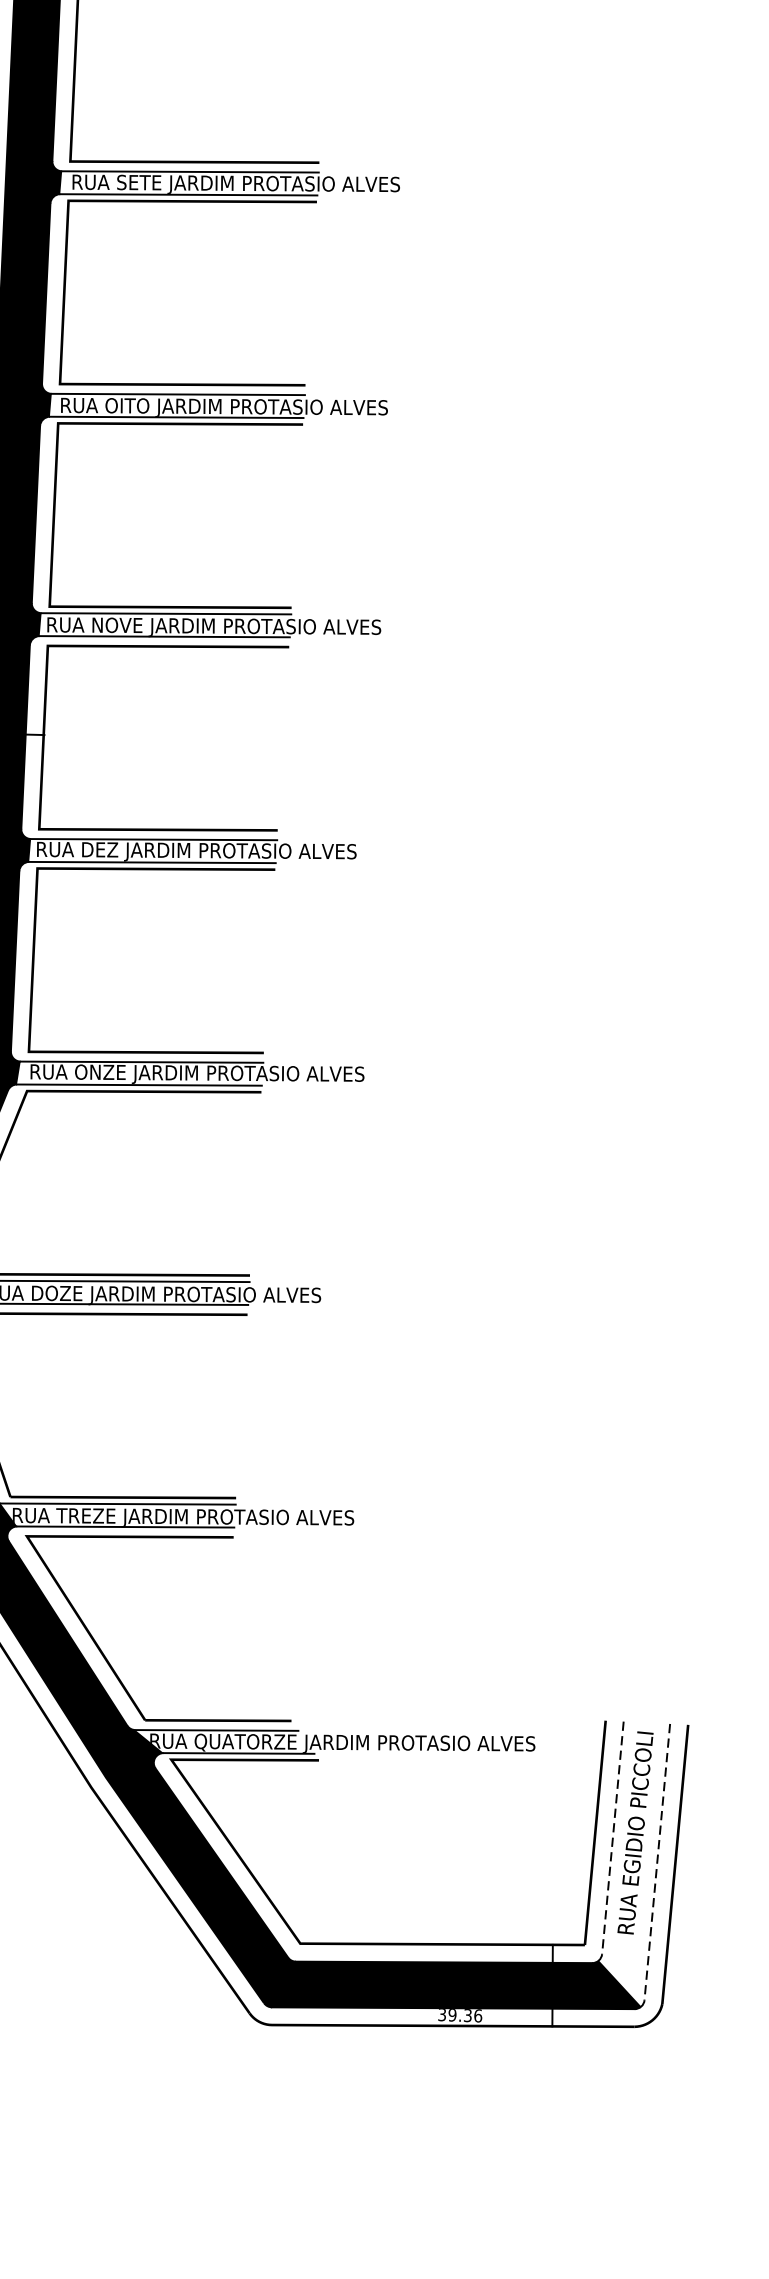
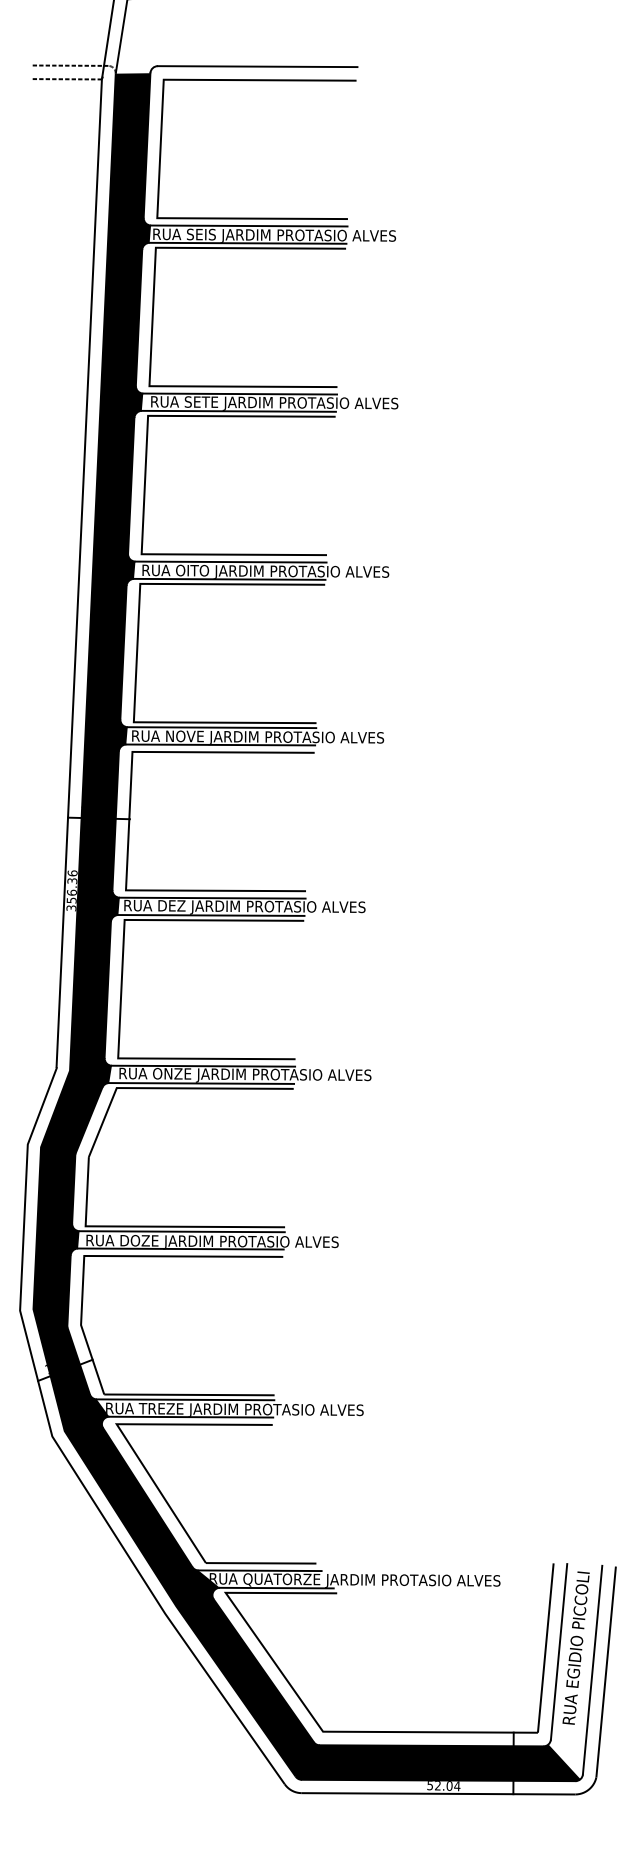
line: (613, 1838) -> (559, 1652), dashed -> solid
line: (657, 1862) -> (592, 1670), dashed -> solid
text: (459, 2016) -> (443, 1786), 39.36 -> 52.04

